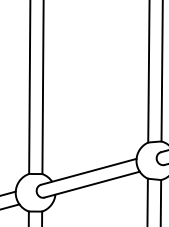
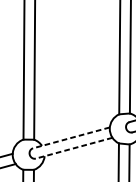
line: (88, 171) -> (71, 137), solid -> dashed
line: (91, 184) -> (73, 148), solid -> dashed

